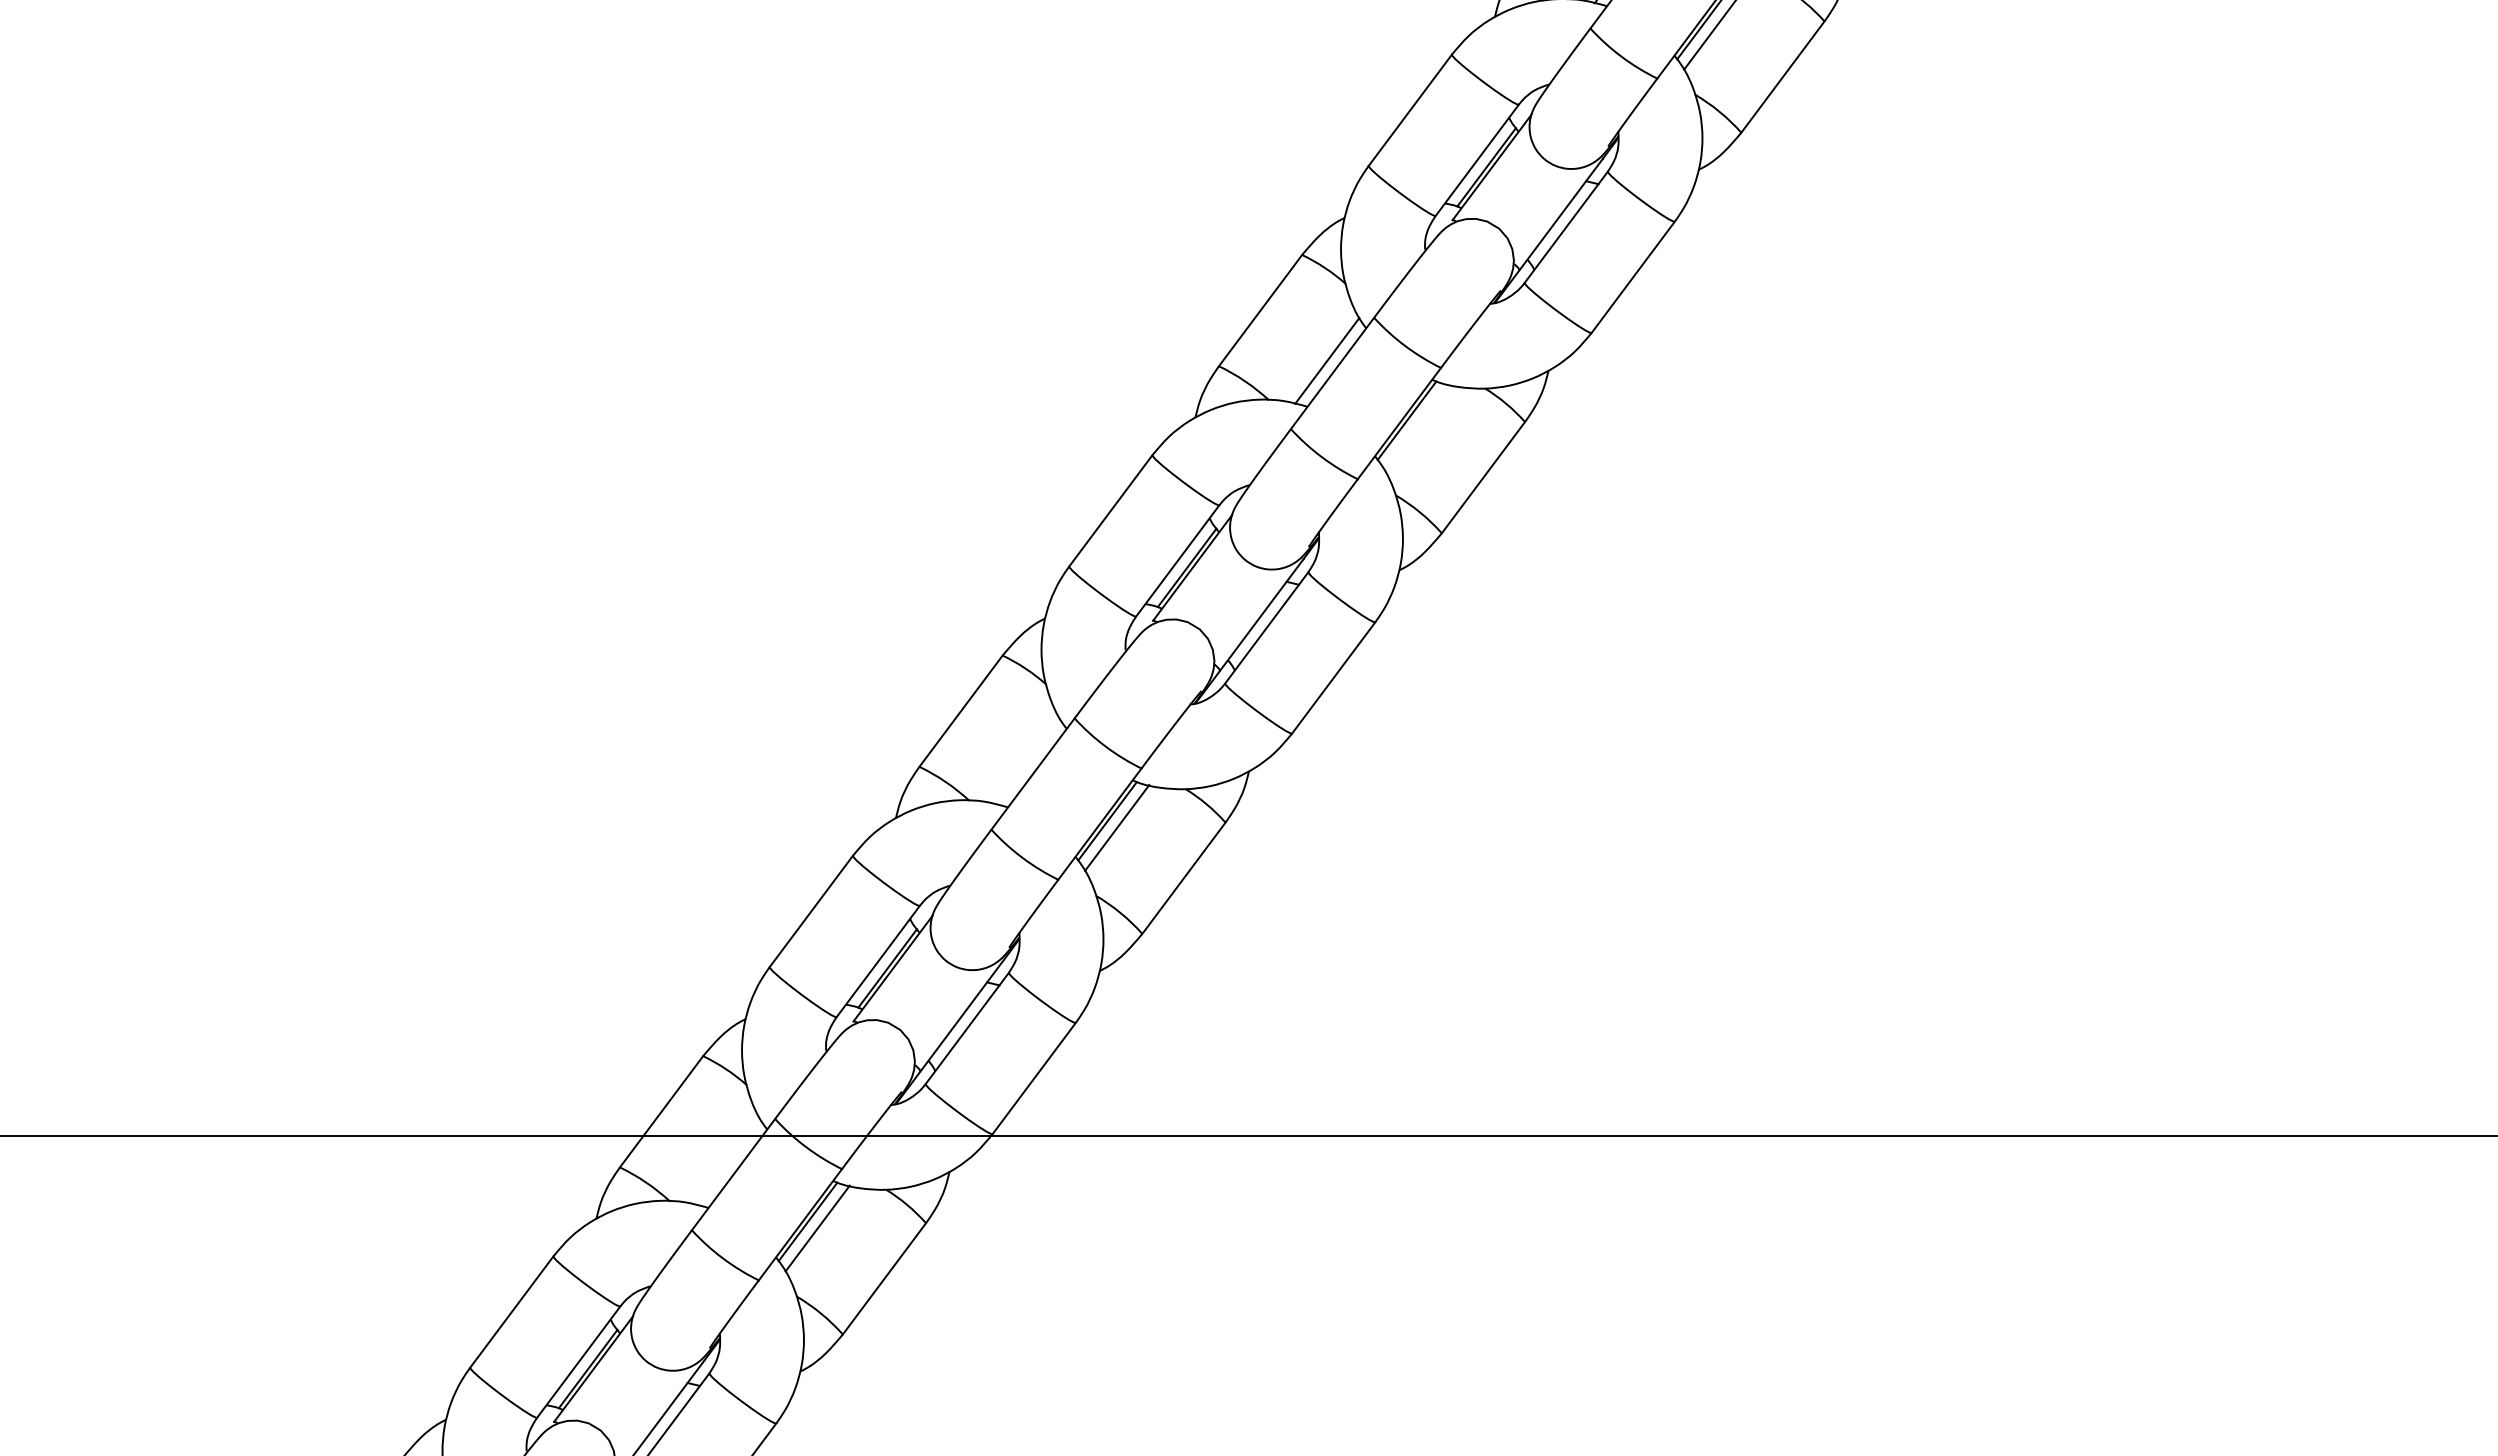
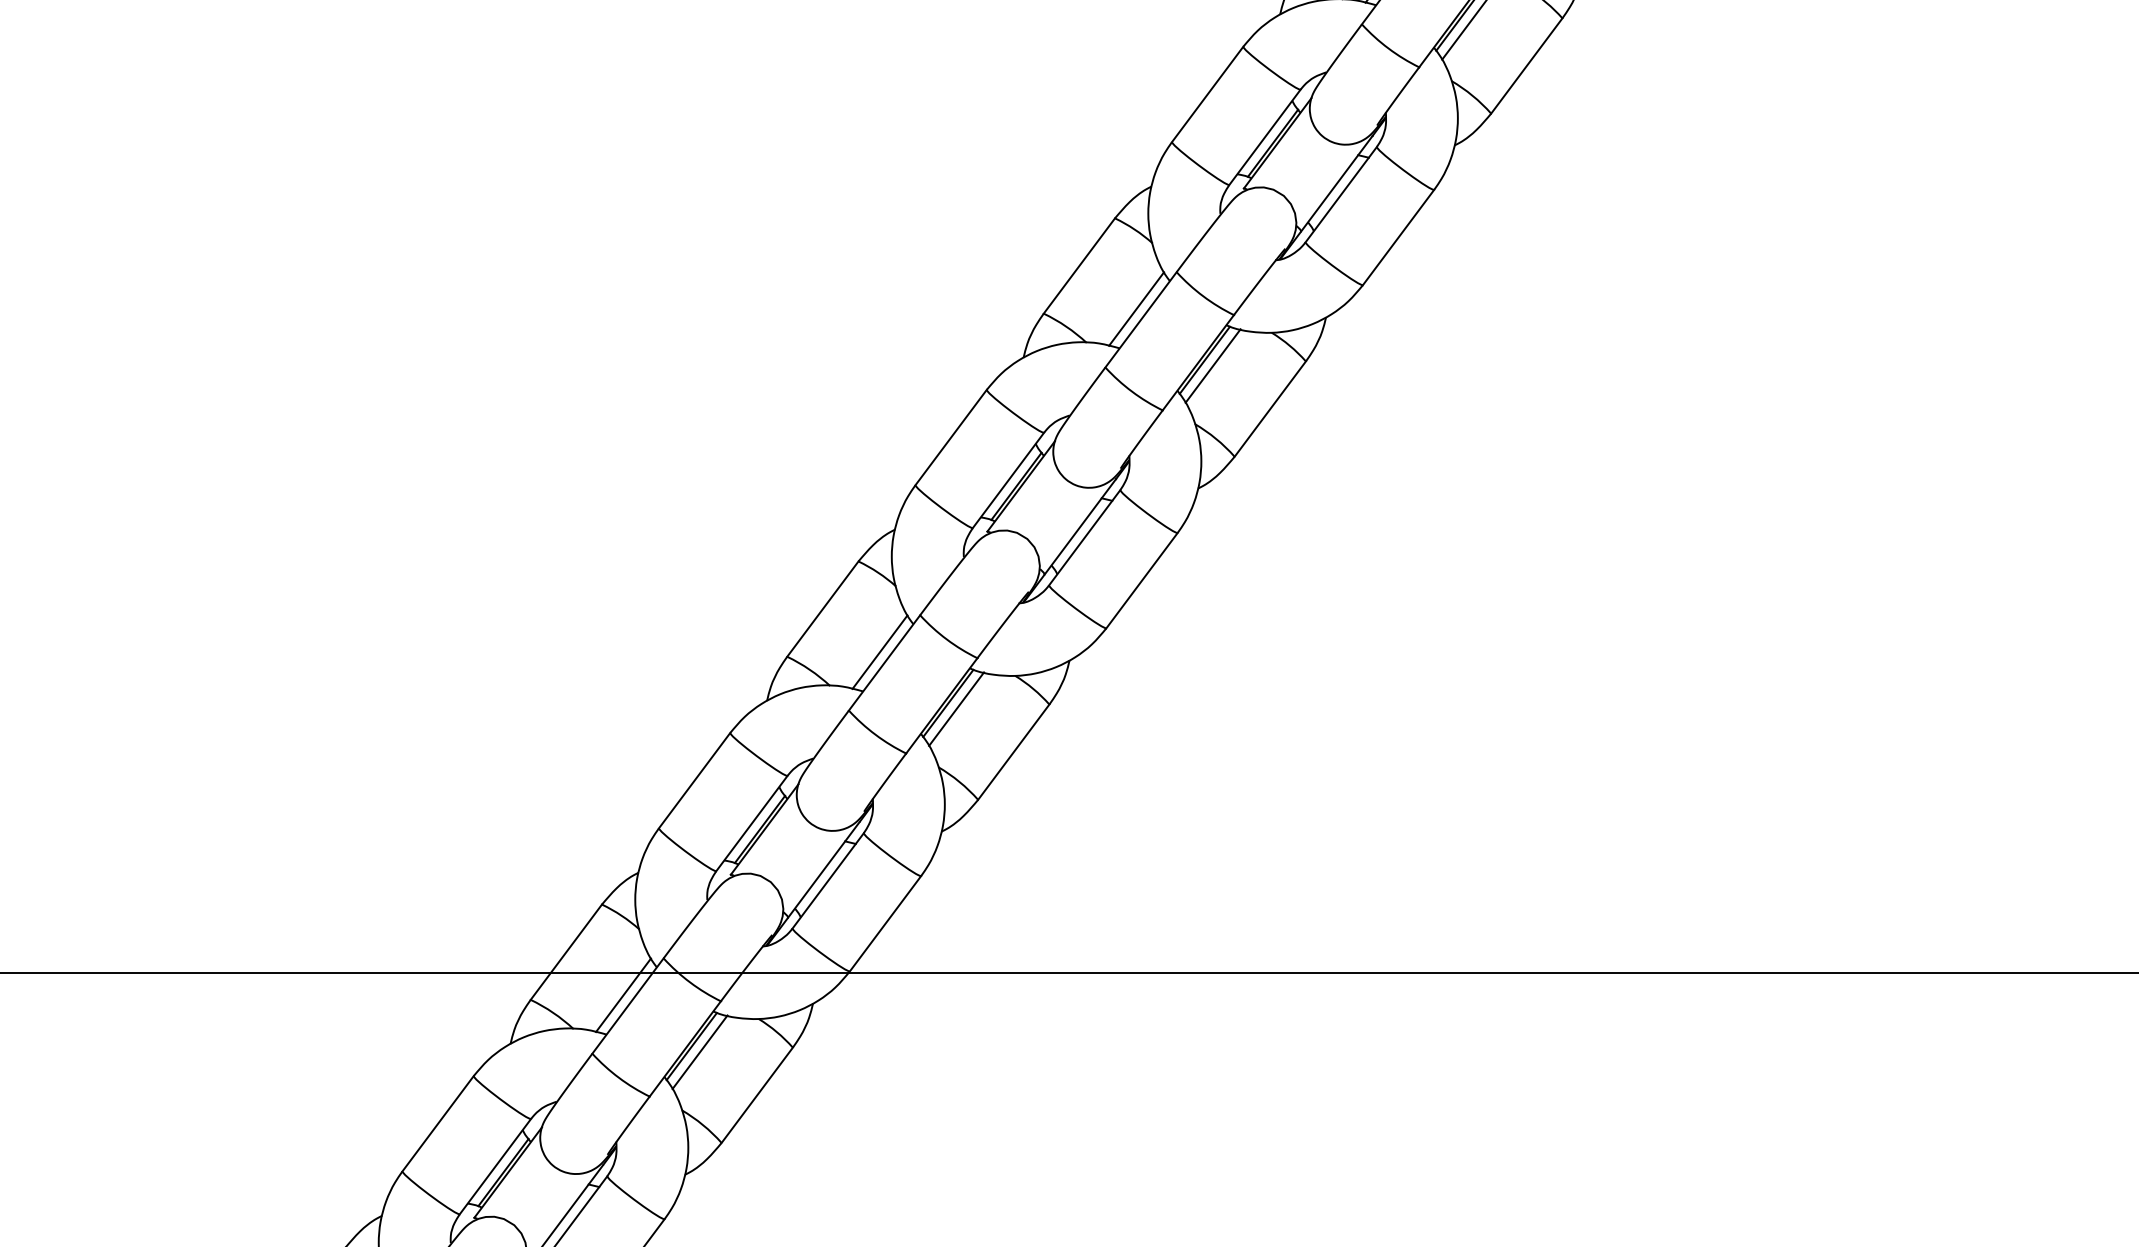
line: (1416, 427) -> (1212, 366), added
line: (1027, 761) -> (879, 652), added
line: (728, 1161) -> (623, 994), added

